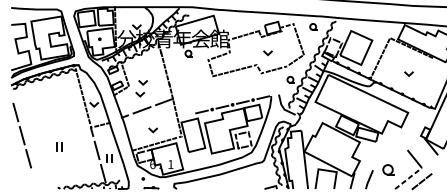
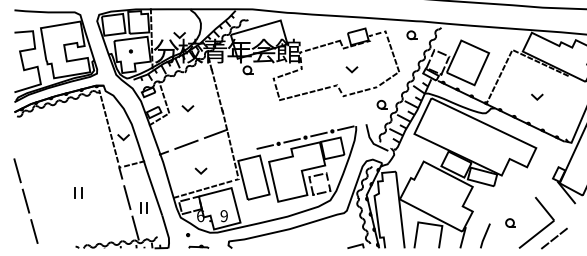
line: (139, 94) -> (182, 123), removed
line: (21, 135) -> (25, 200), moved
text: (170, 164) -> (223, 216), 1 -> 9
part: (388, 169) -> (510, 222), size x0.62
line: (409, 178) -> (537, 234), dashed -> solid

